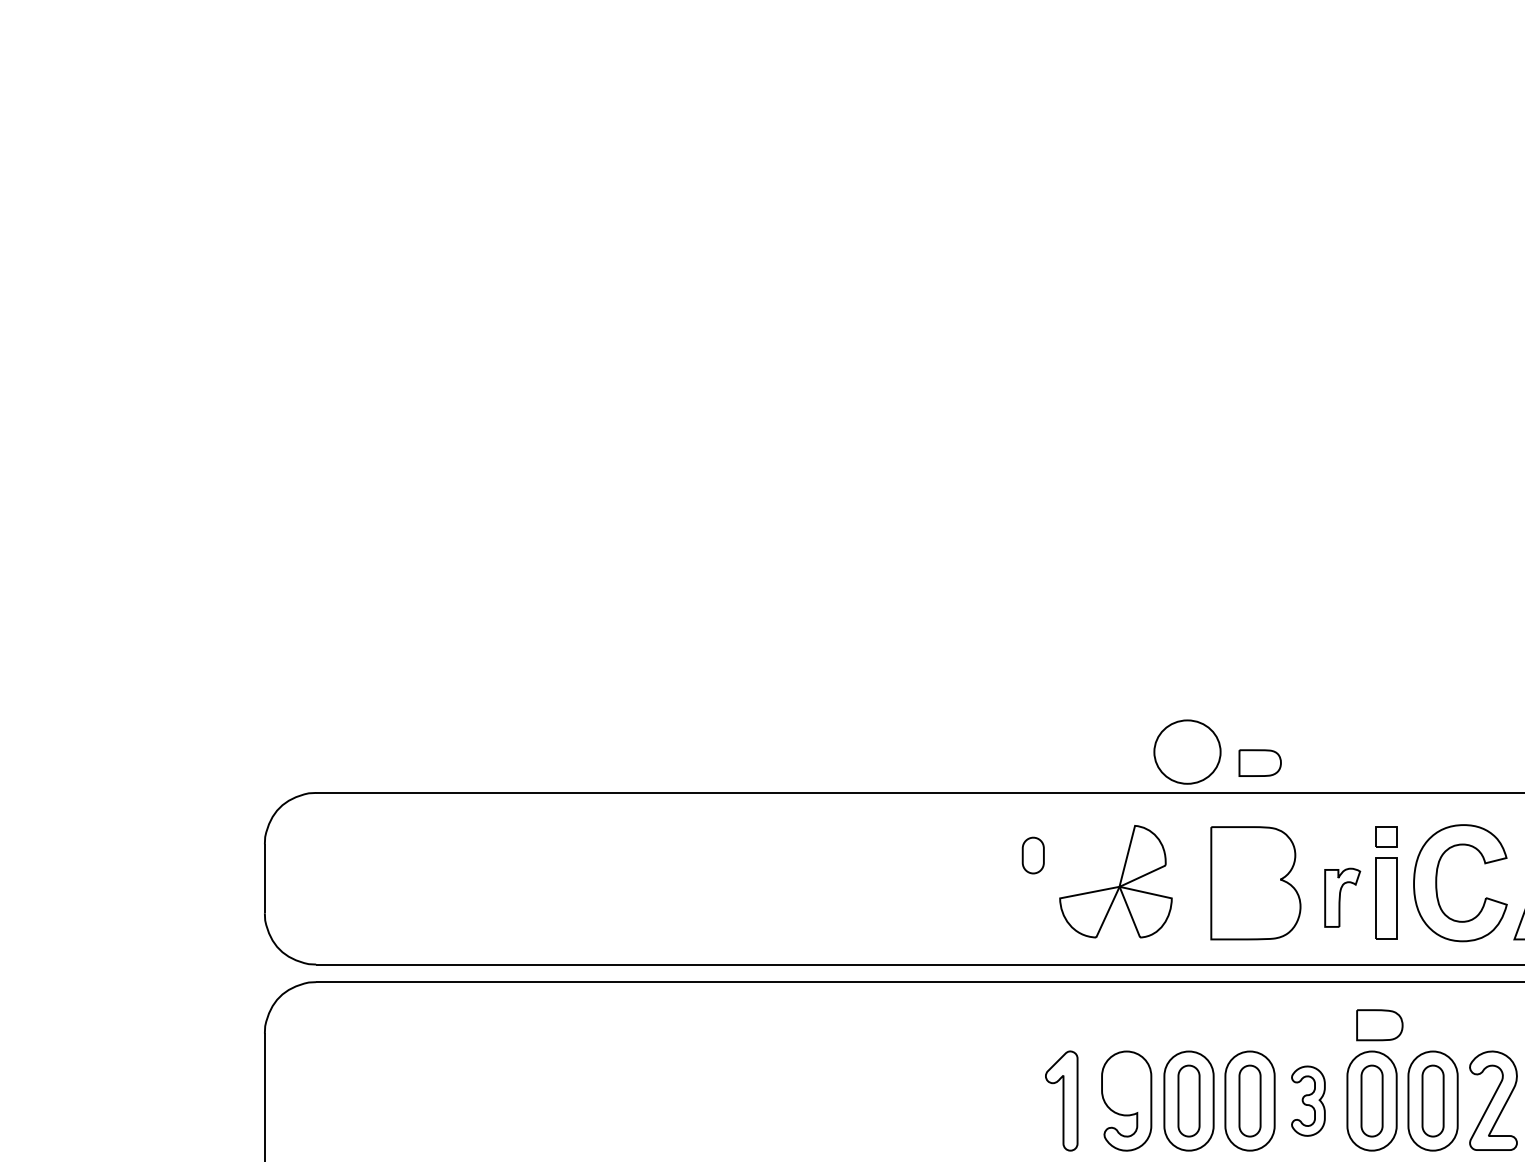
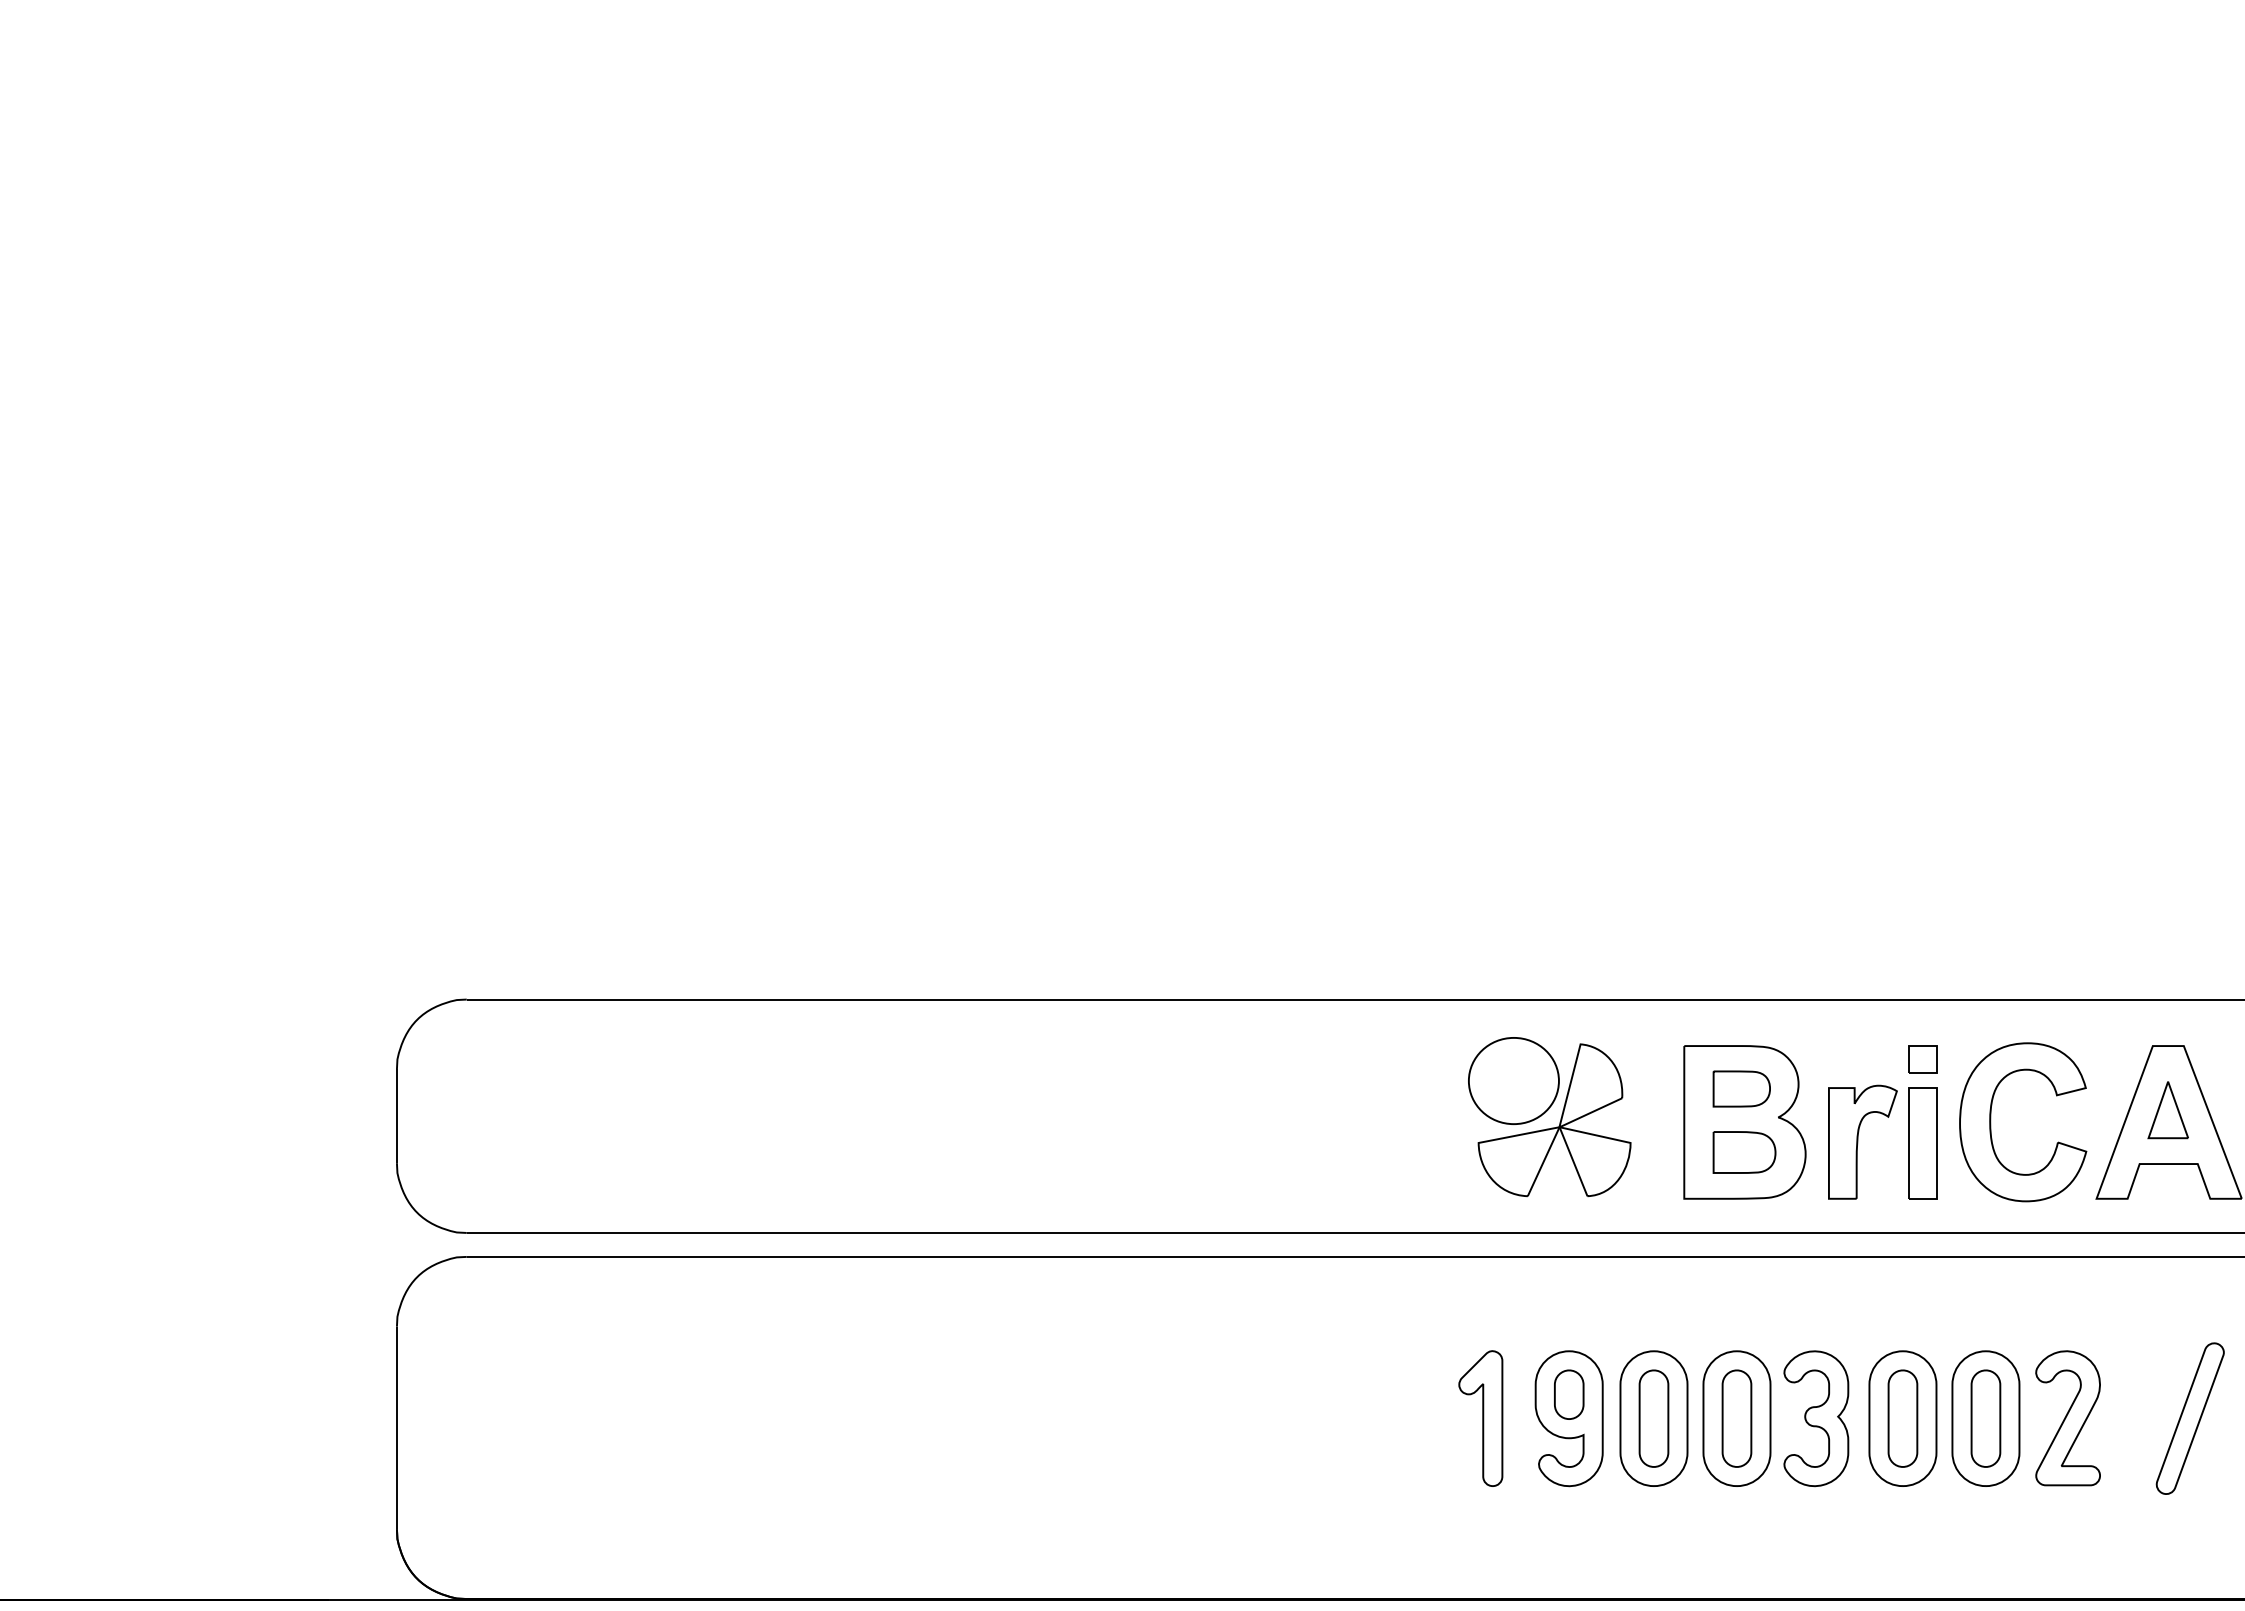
part: (1187, 751) -> (1513, 1080), moved
part: (1259, 762) -> (1741, 1088), moved
part: (1033, 855) -> (1569, 1394), moved
part: (1342, 897) -> (1862, 1141), size x1.43
part: (1379, 1025) -> (1744, 1152), moved
part: (1308, 1100) -> (1816, 1418), size x1.43

